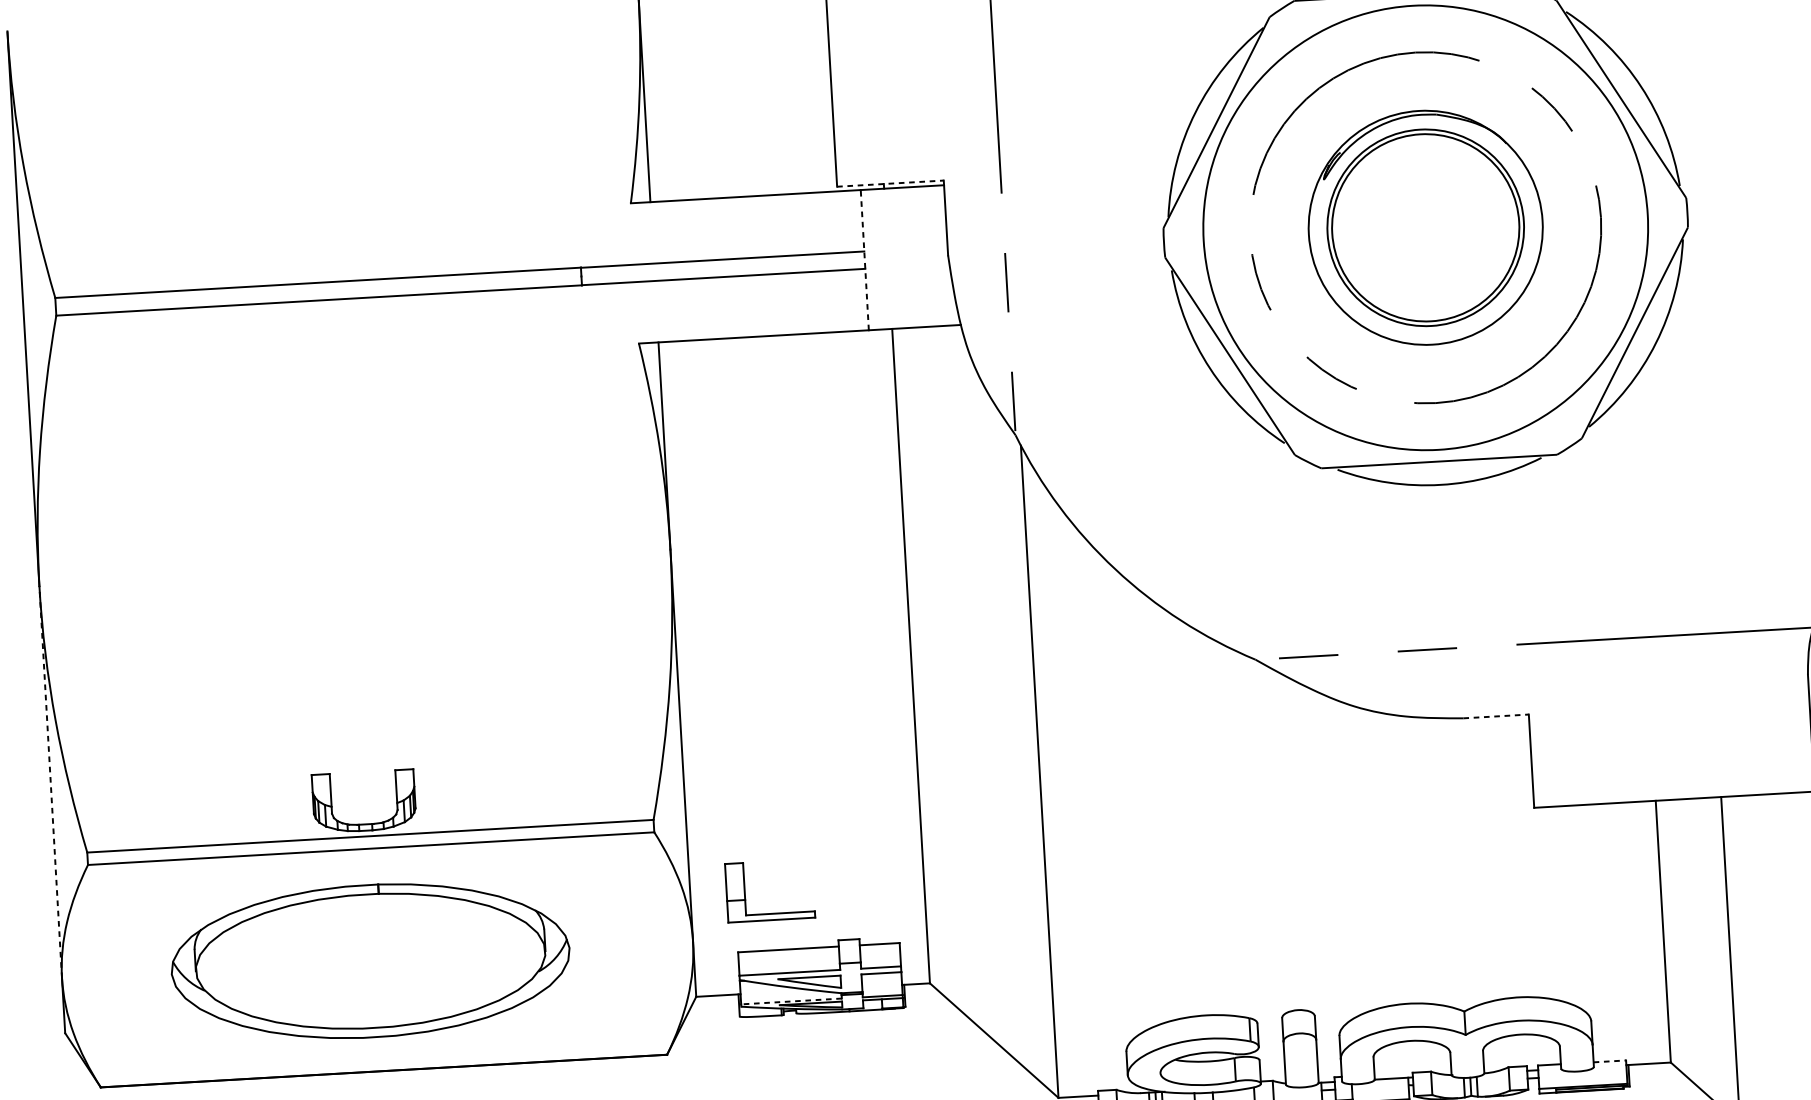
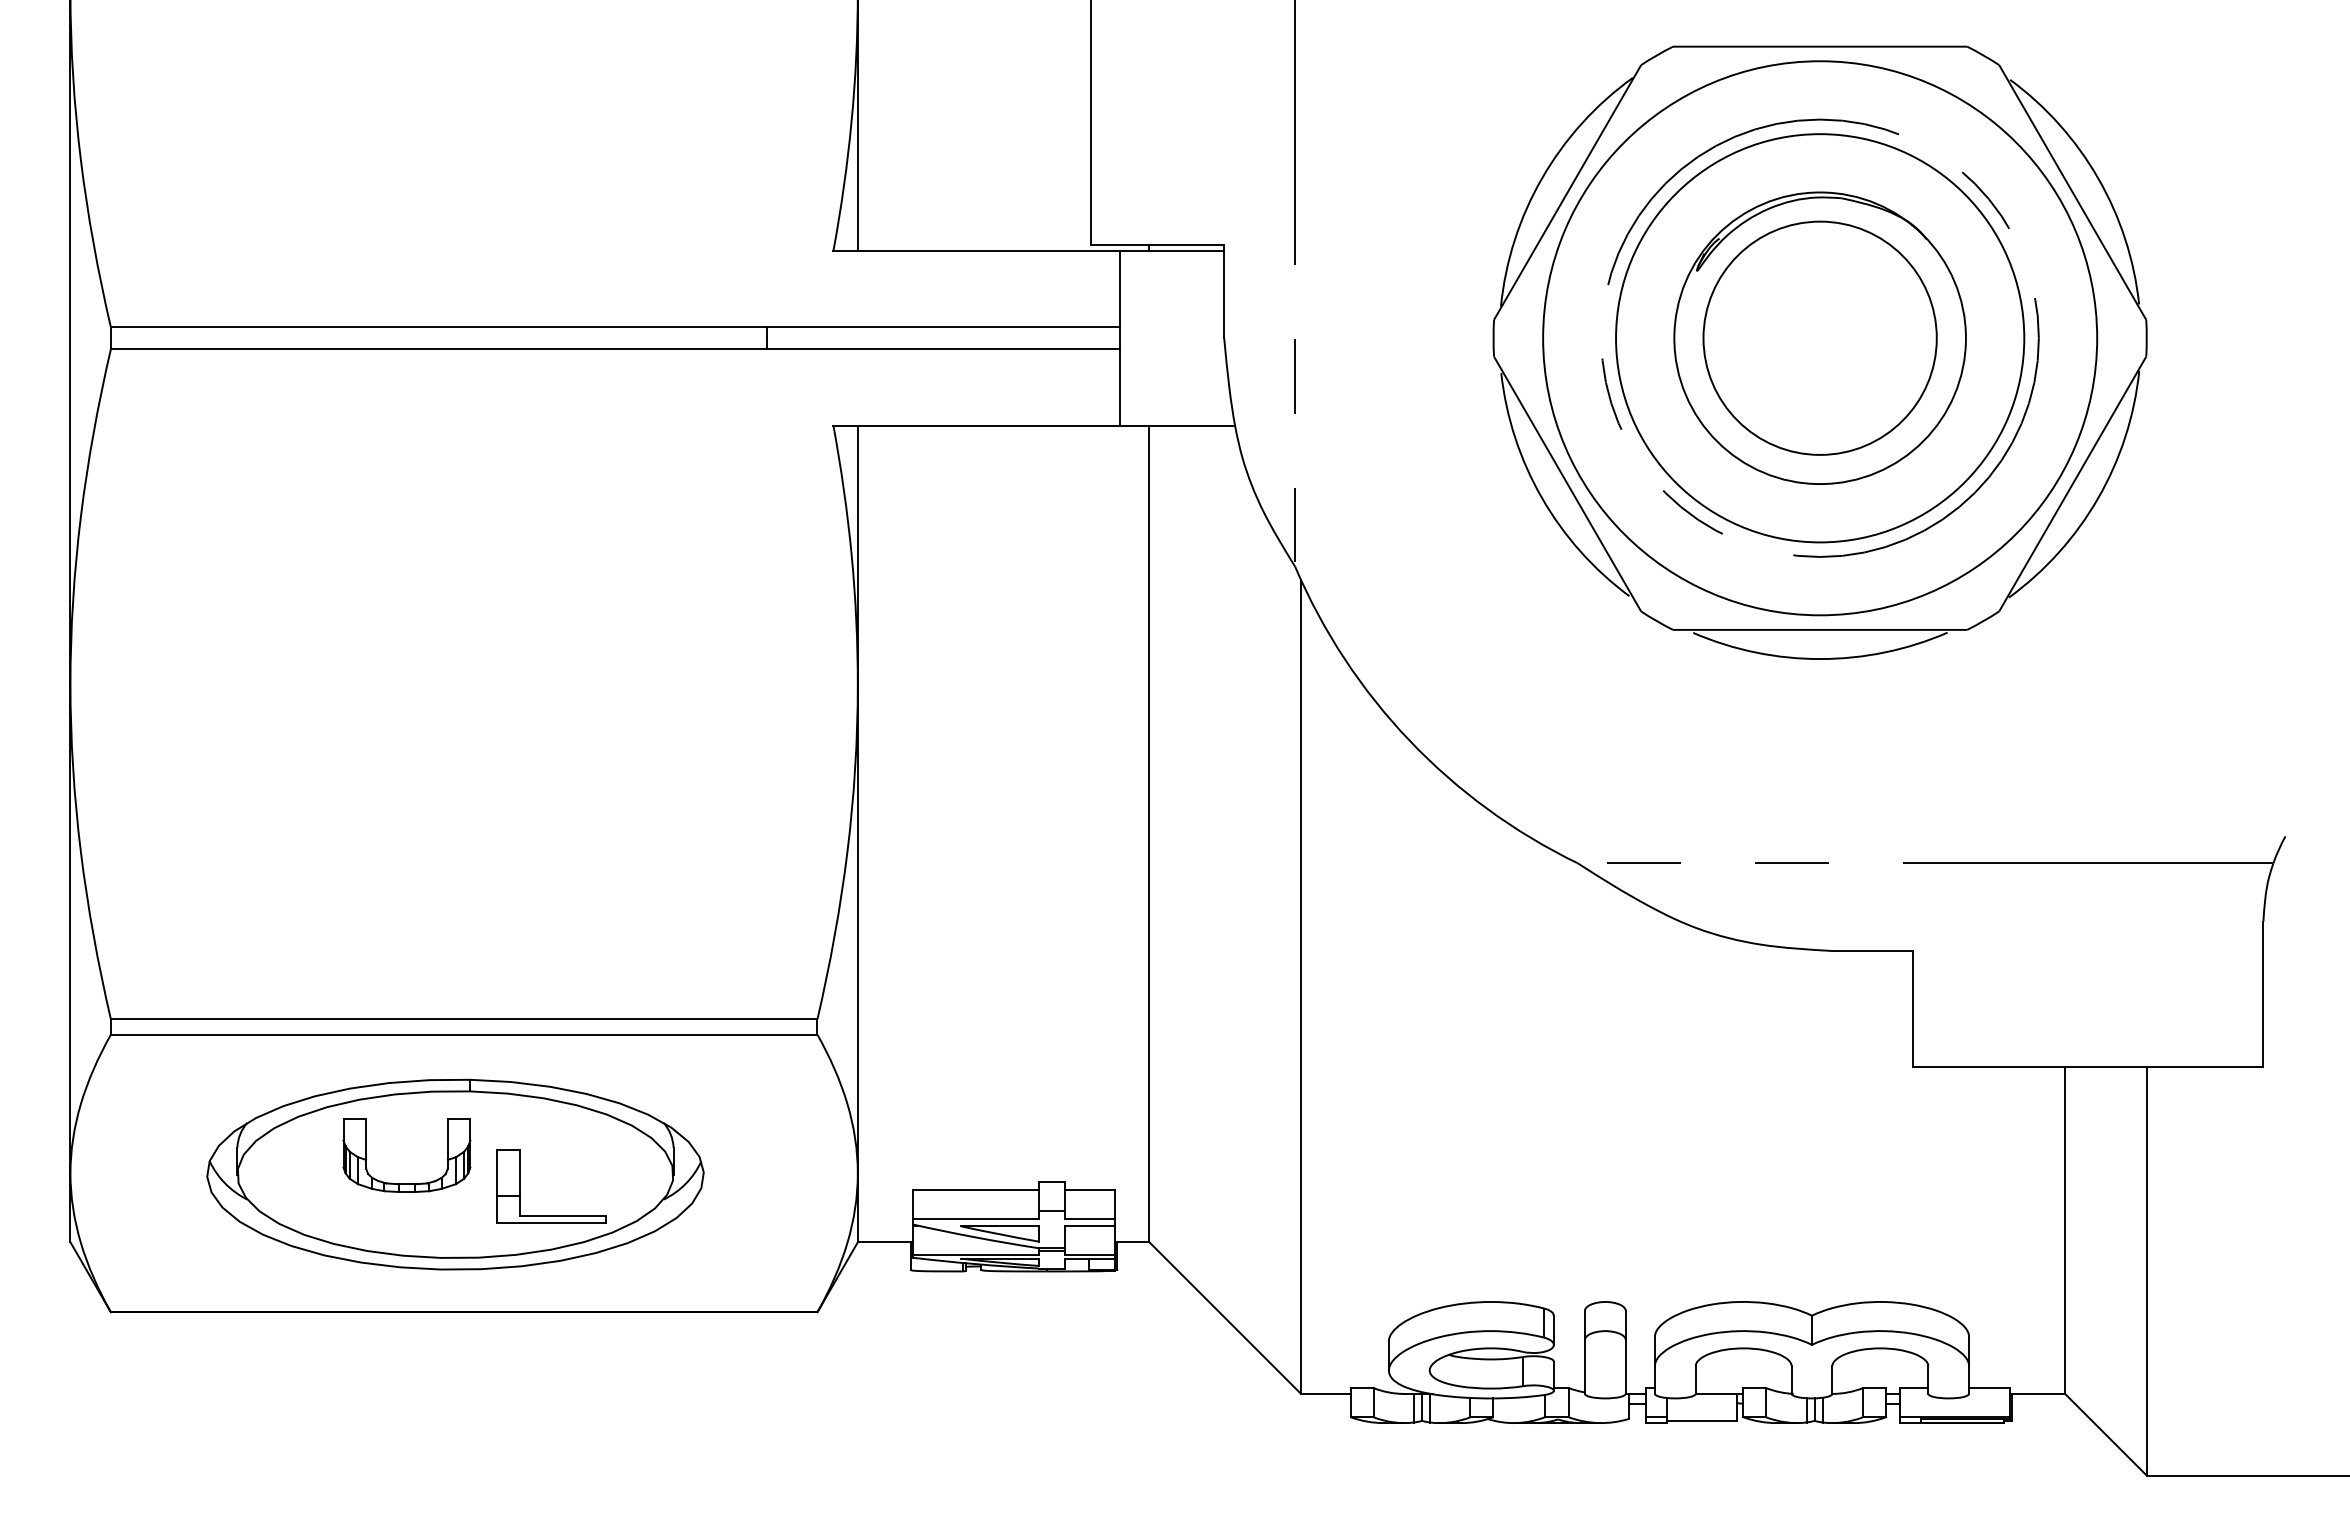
line: (890, 183) -> (1157, 244), dashed -> solid
circle: (1426, 227) -> (1820, 338), size x1.67
line: (864, 259) -> (1120, 337), dashed -> solid
line: (1495, 716) -> (1872, 950), dashed -> solid
line: (50, 781) -> (70, 928), dashed -> solid
part: (365, 823) -> (406, 1183), moved
part: (771, 913) -> (551, 1215), moved
line: (791, 1001) -> (975, 1254), dashed -> solid
line: (1609, 1061) -> (1989, 1388), dashed -> solid

